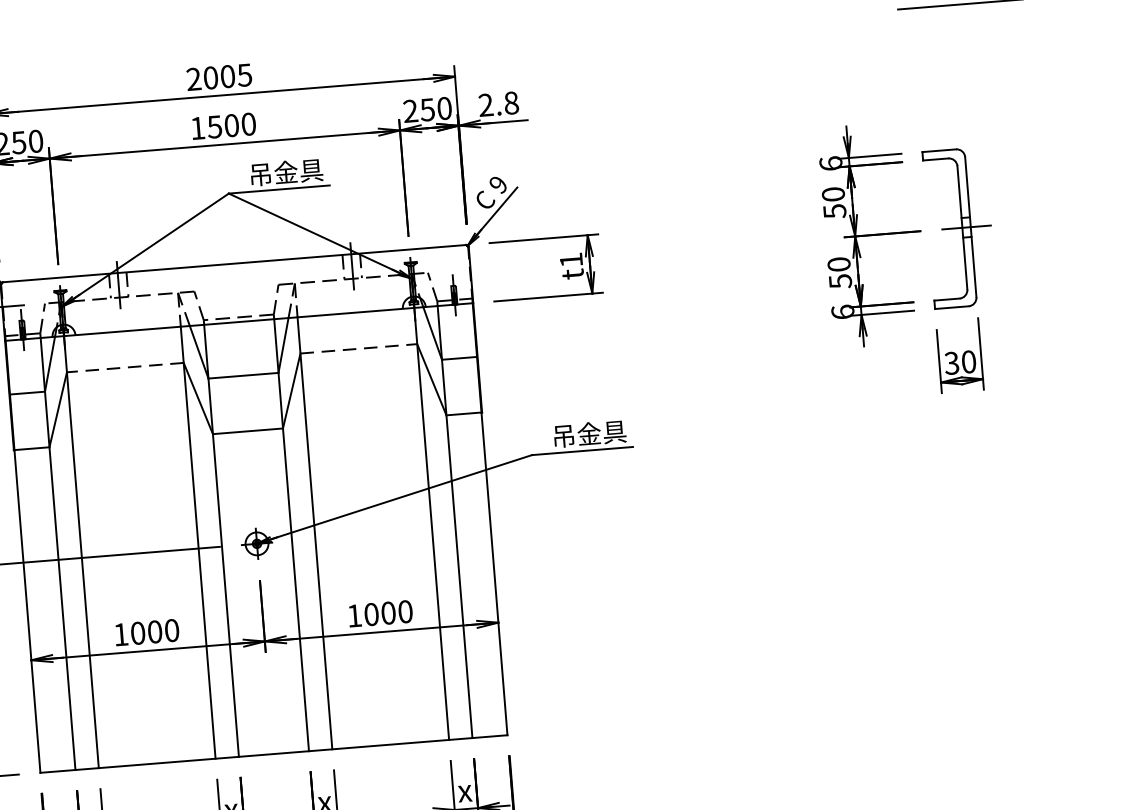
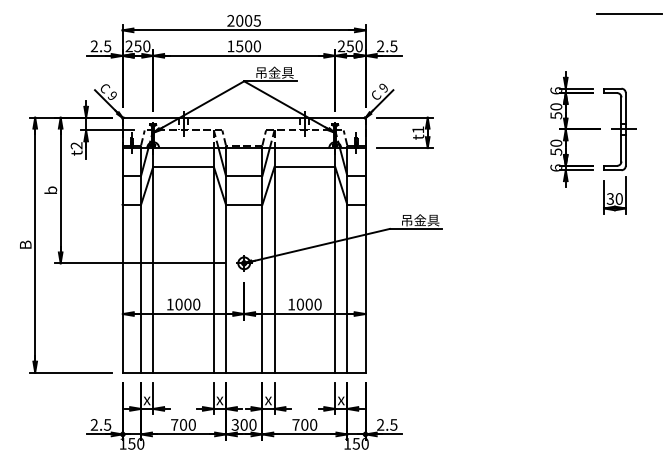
text: (510, 103) -> (393, 46), 2.8 -> 2.5
line: (360, 348) -> (305, 166), dashed -> solid
line: (125, 366) -> (183, 166), dashed -> solid

